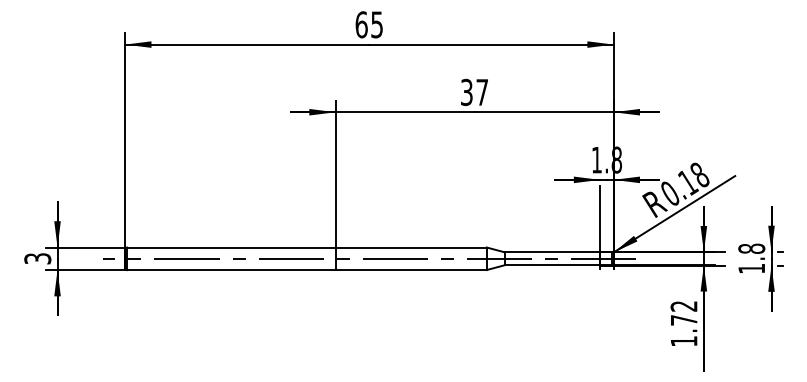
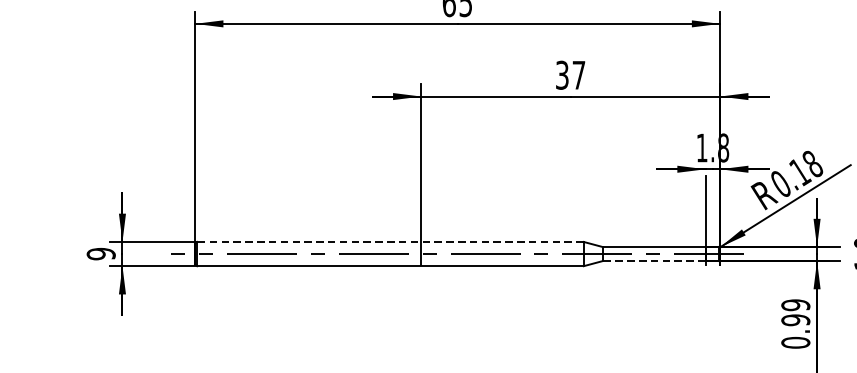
line: (306, 247) -> (390, 241), solid -> dashed
text: (37, 258) -> (100, 253), 3 -> 9
line: (552, 265) -> (654, 261), solid -> dashed
text: (683, 323) -> (795, 323), 1.72 -> 0.99

